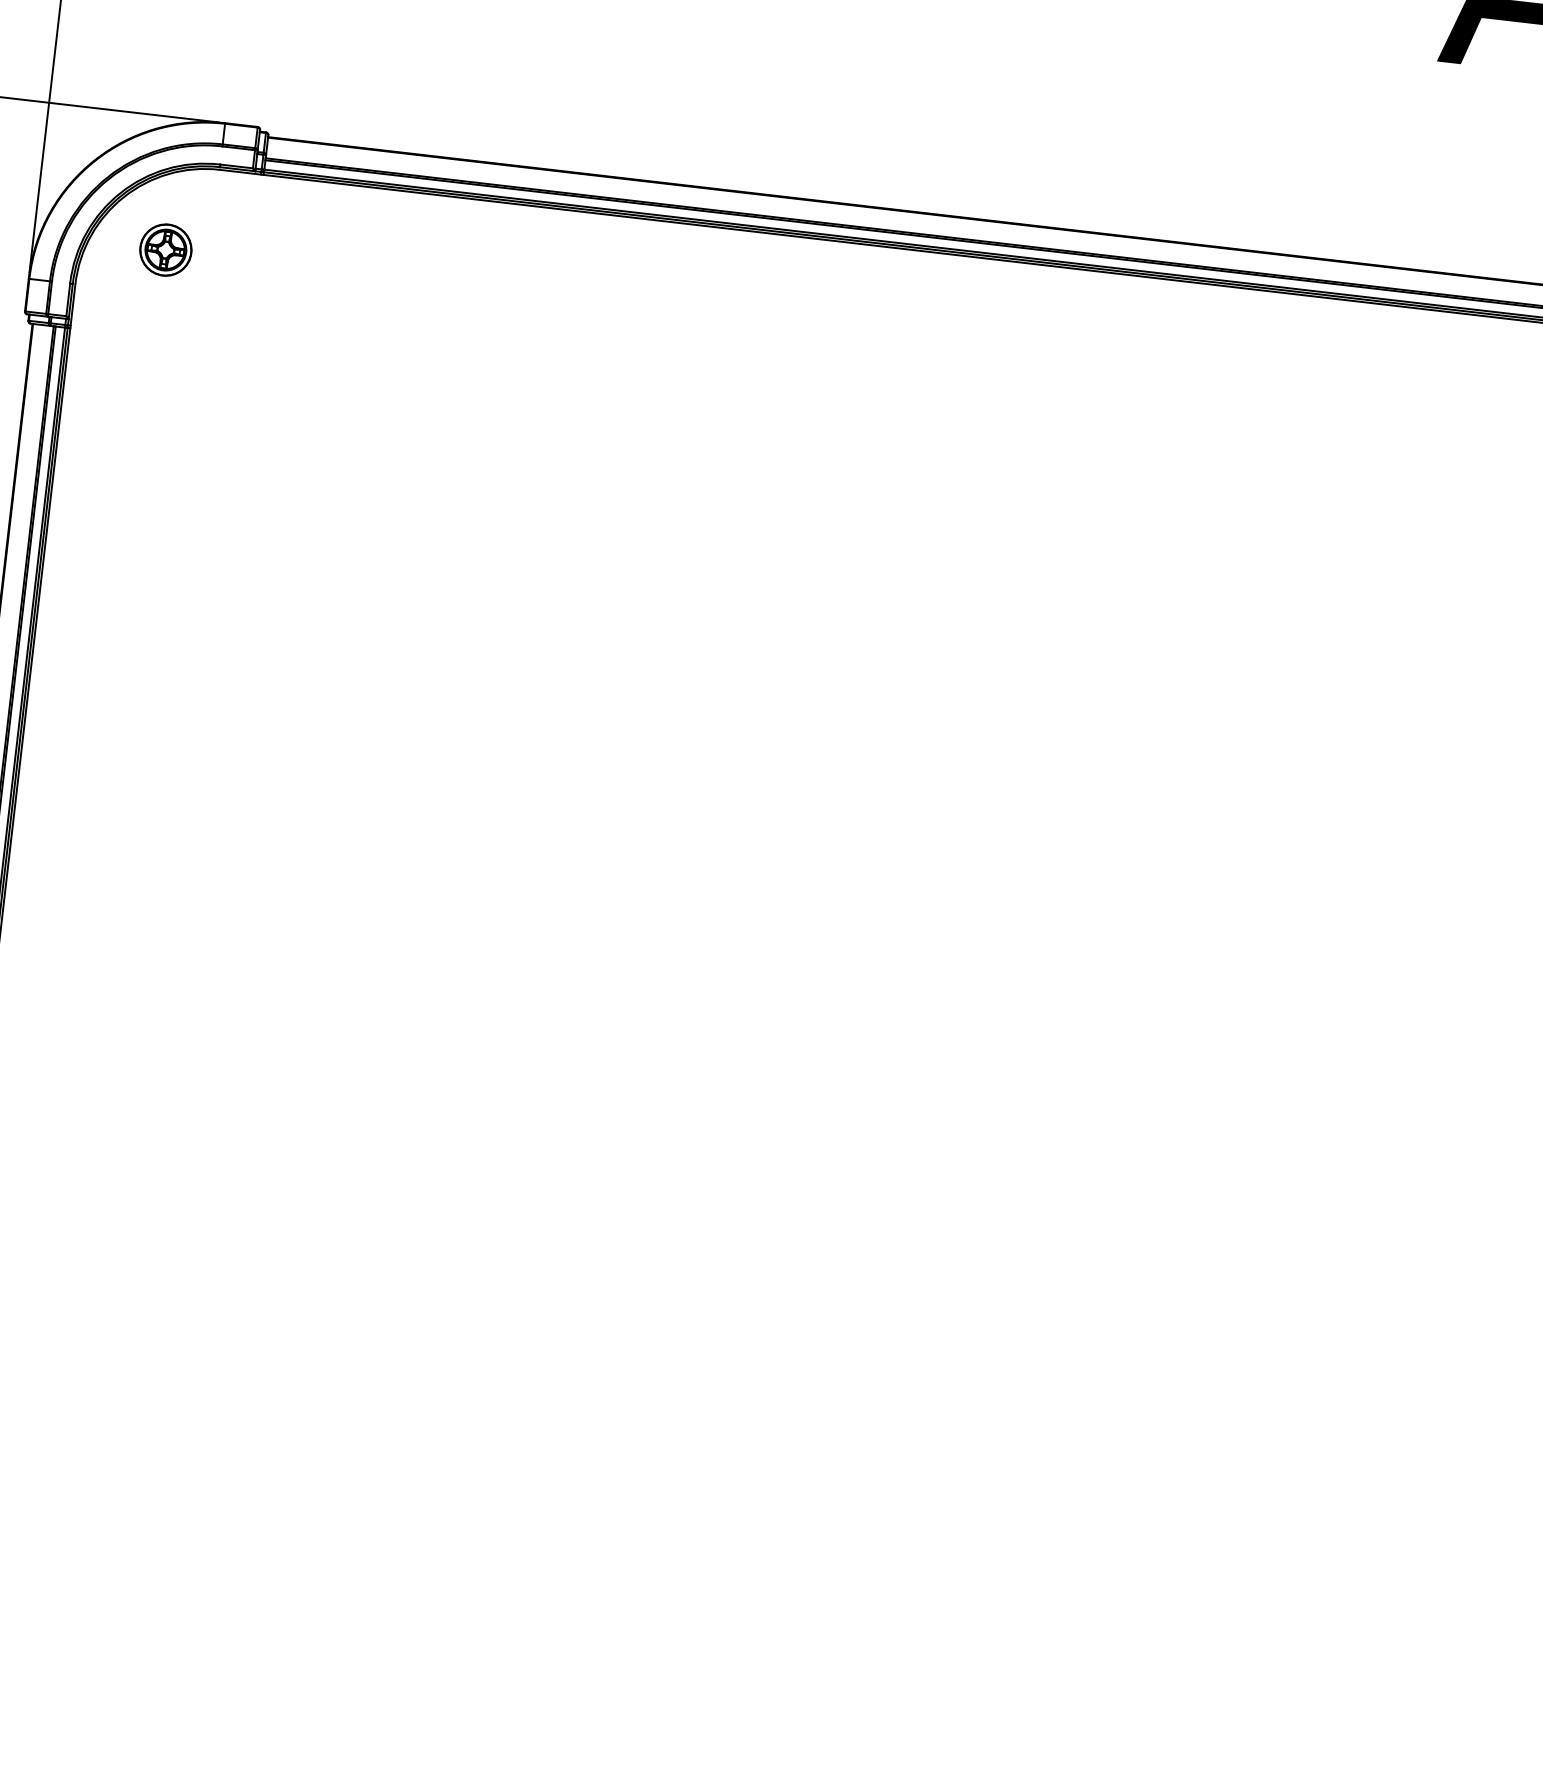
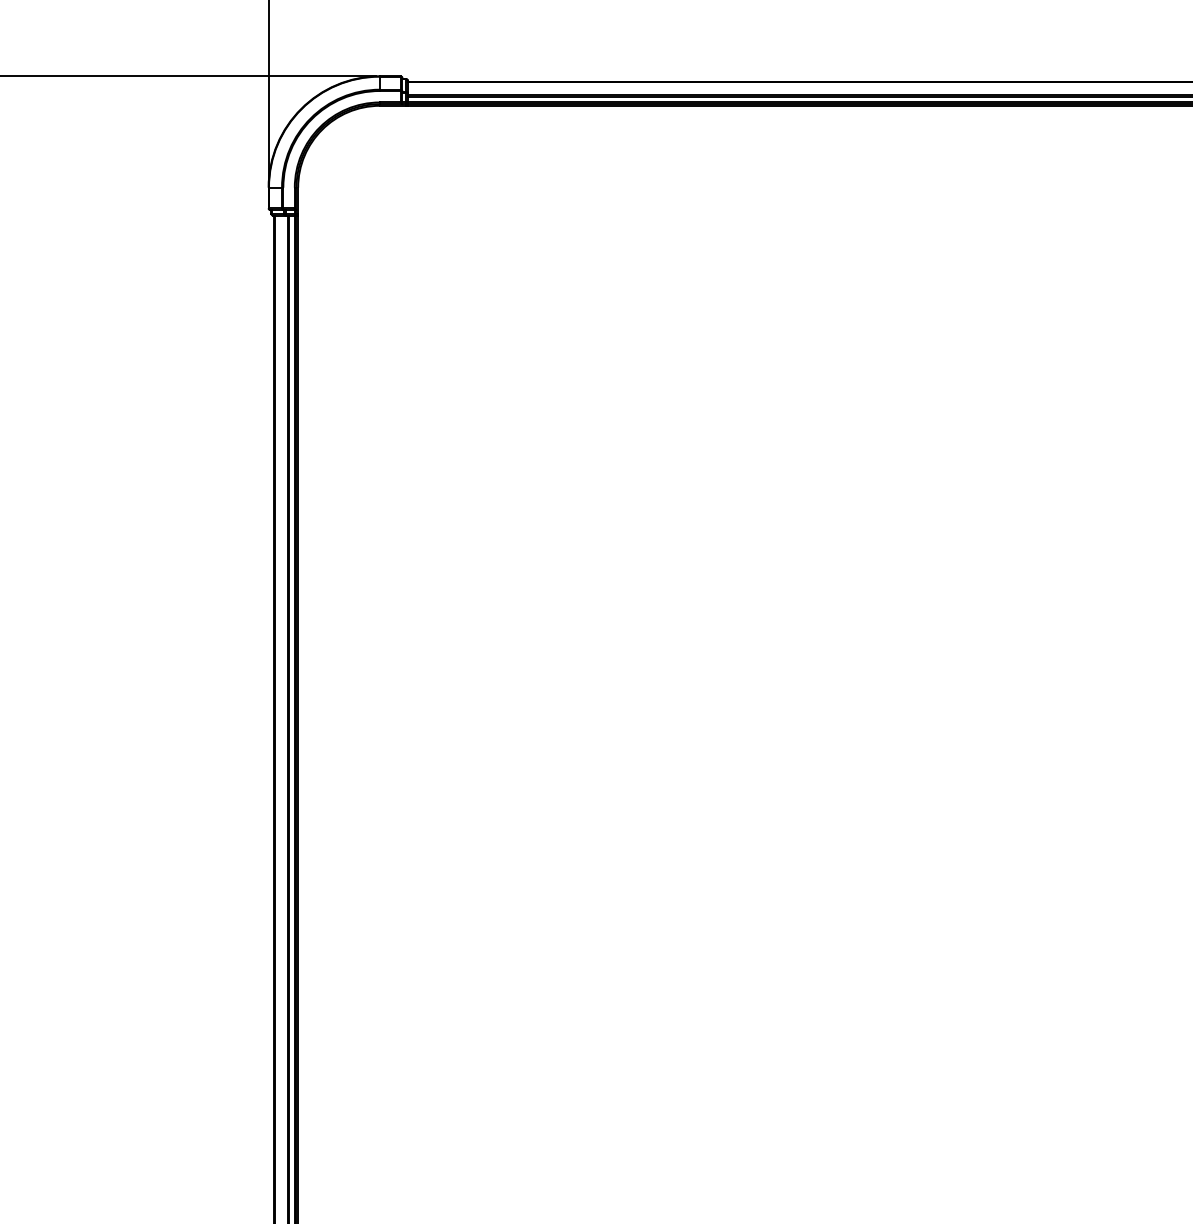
part: (166, 249) -> (352, 159), removed

